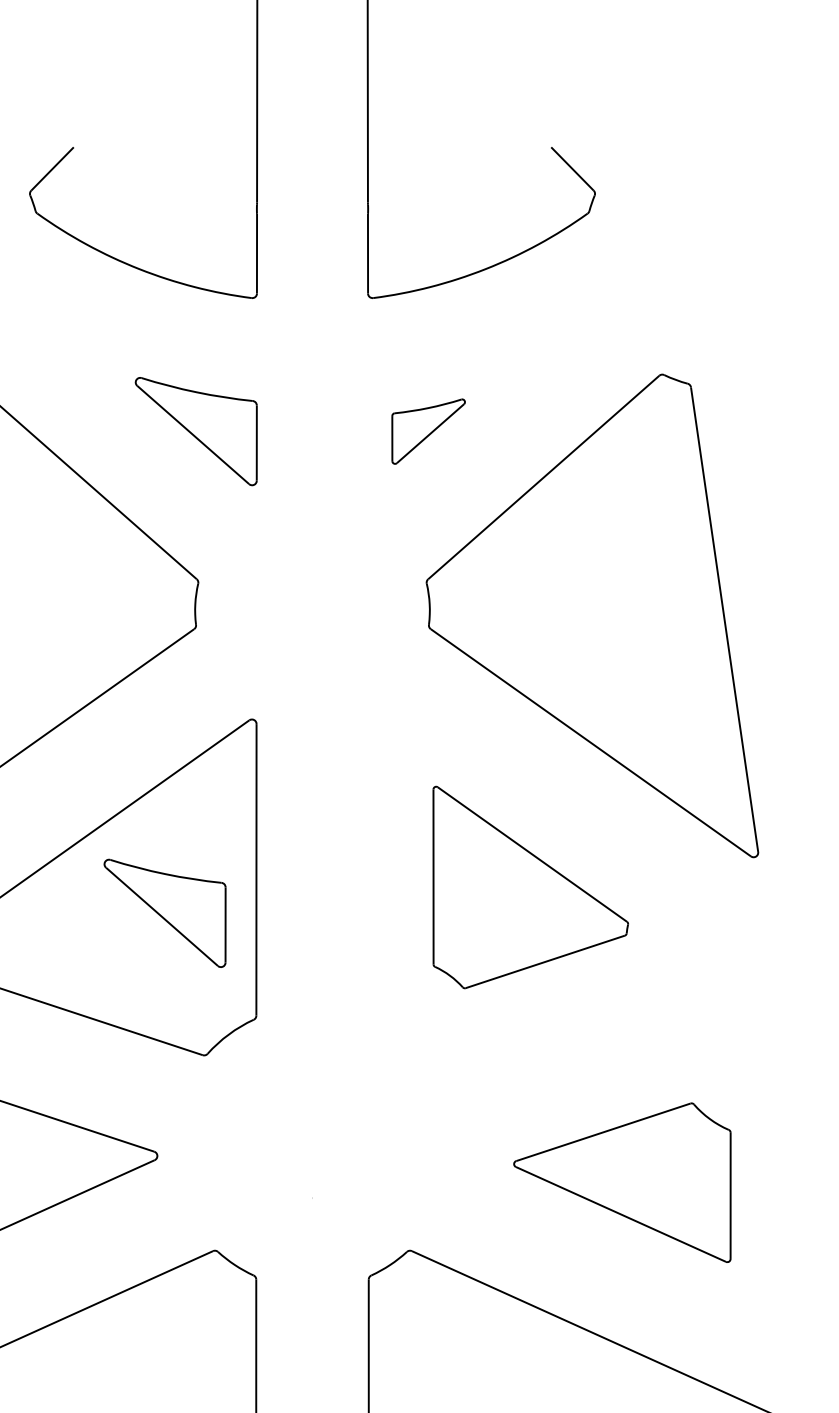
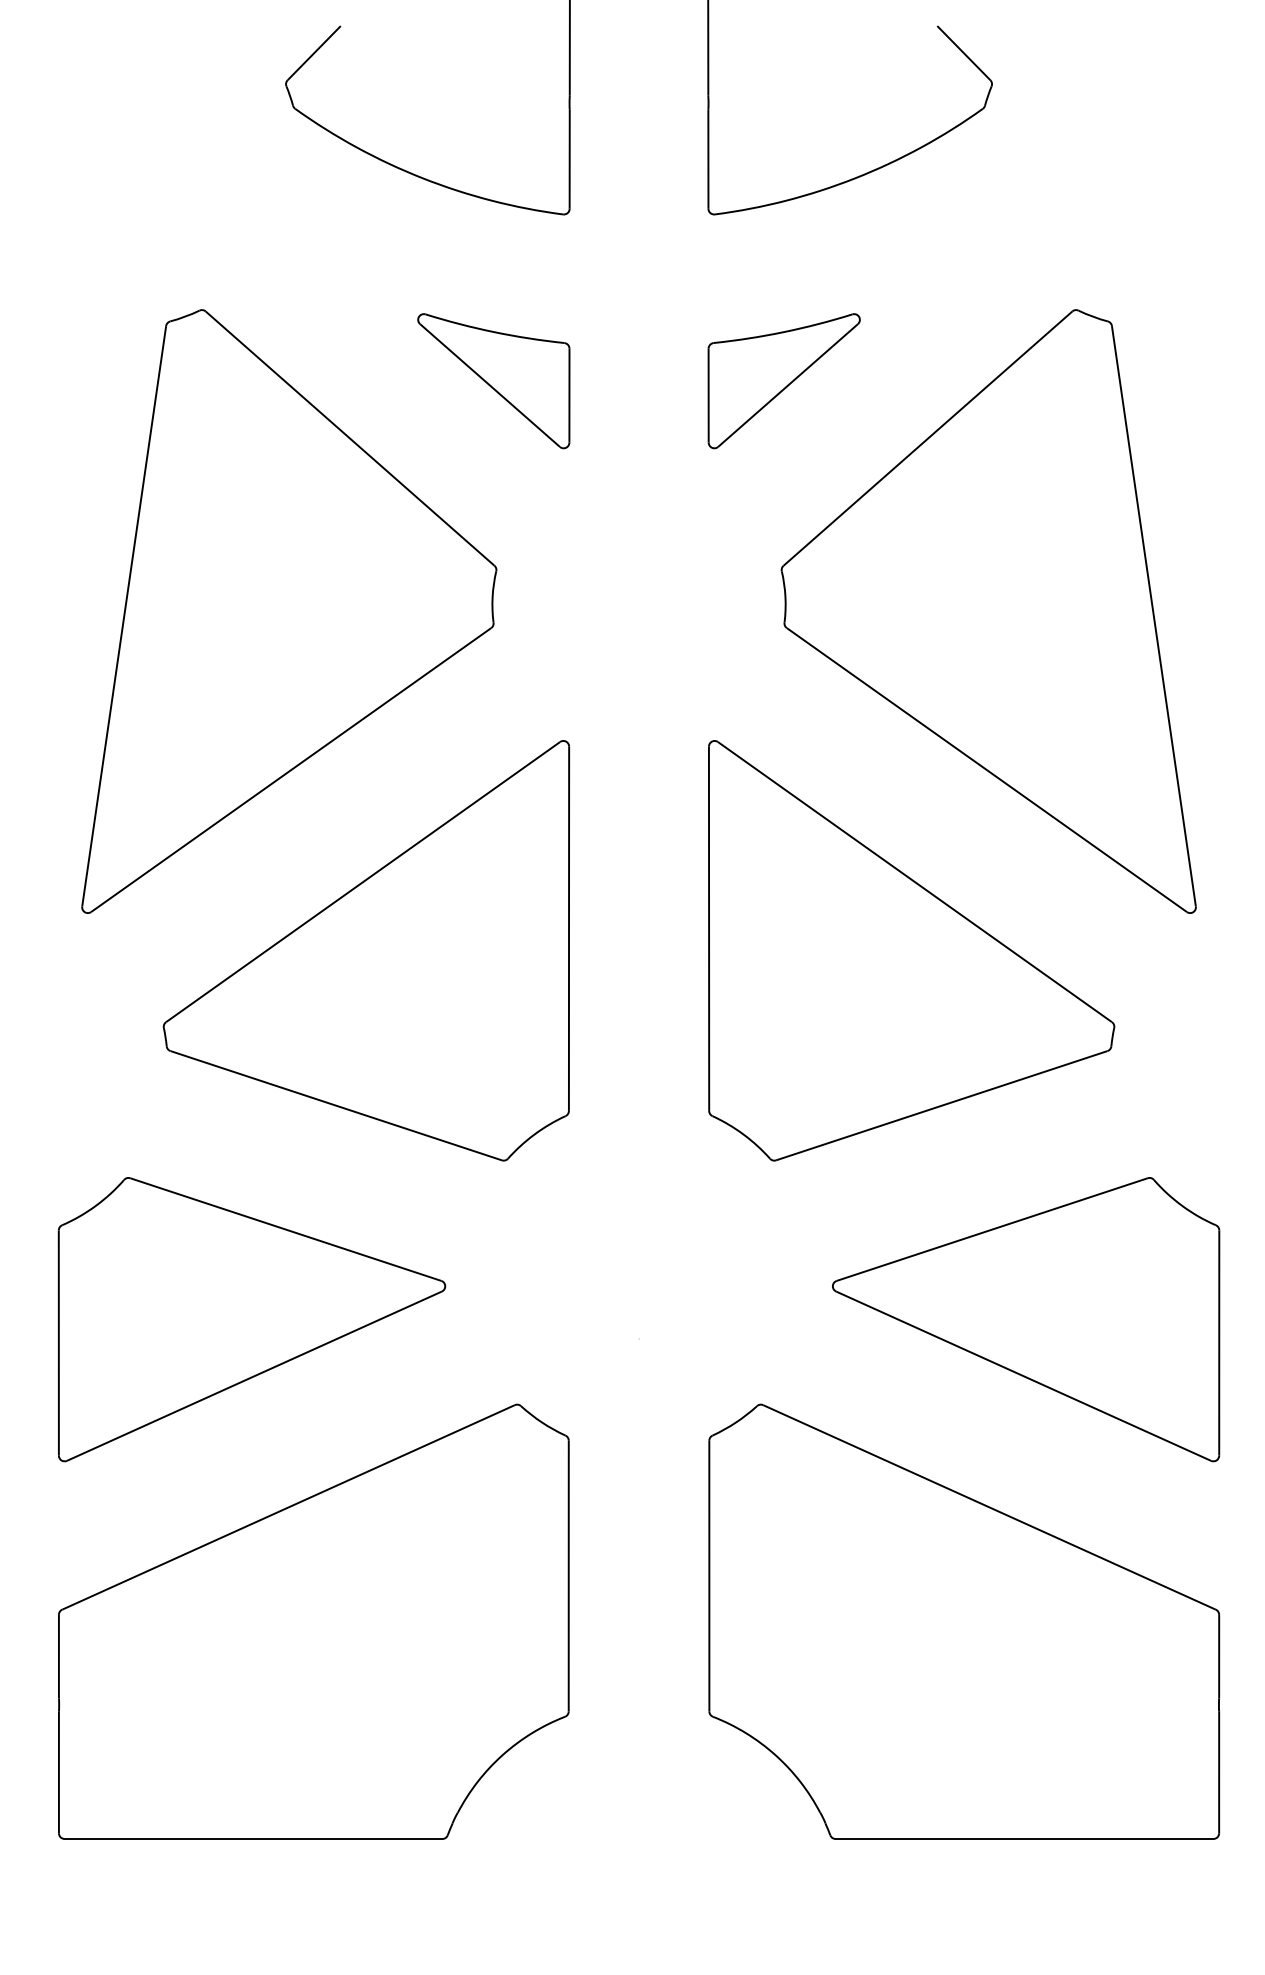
part: (428, 431) -> (783, 381), size x1.67
part: (530, 887) -> (911, 950), size x1.67
part: (164, 913) -> (454, 983), removed
part: (622, 1182) -> (1026, 1319), size x1.43

